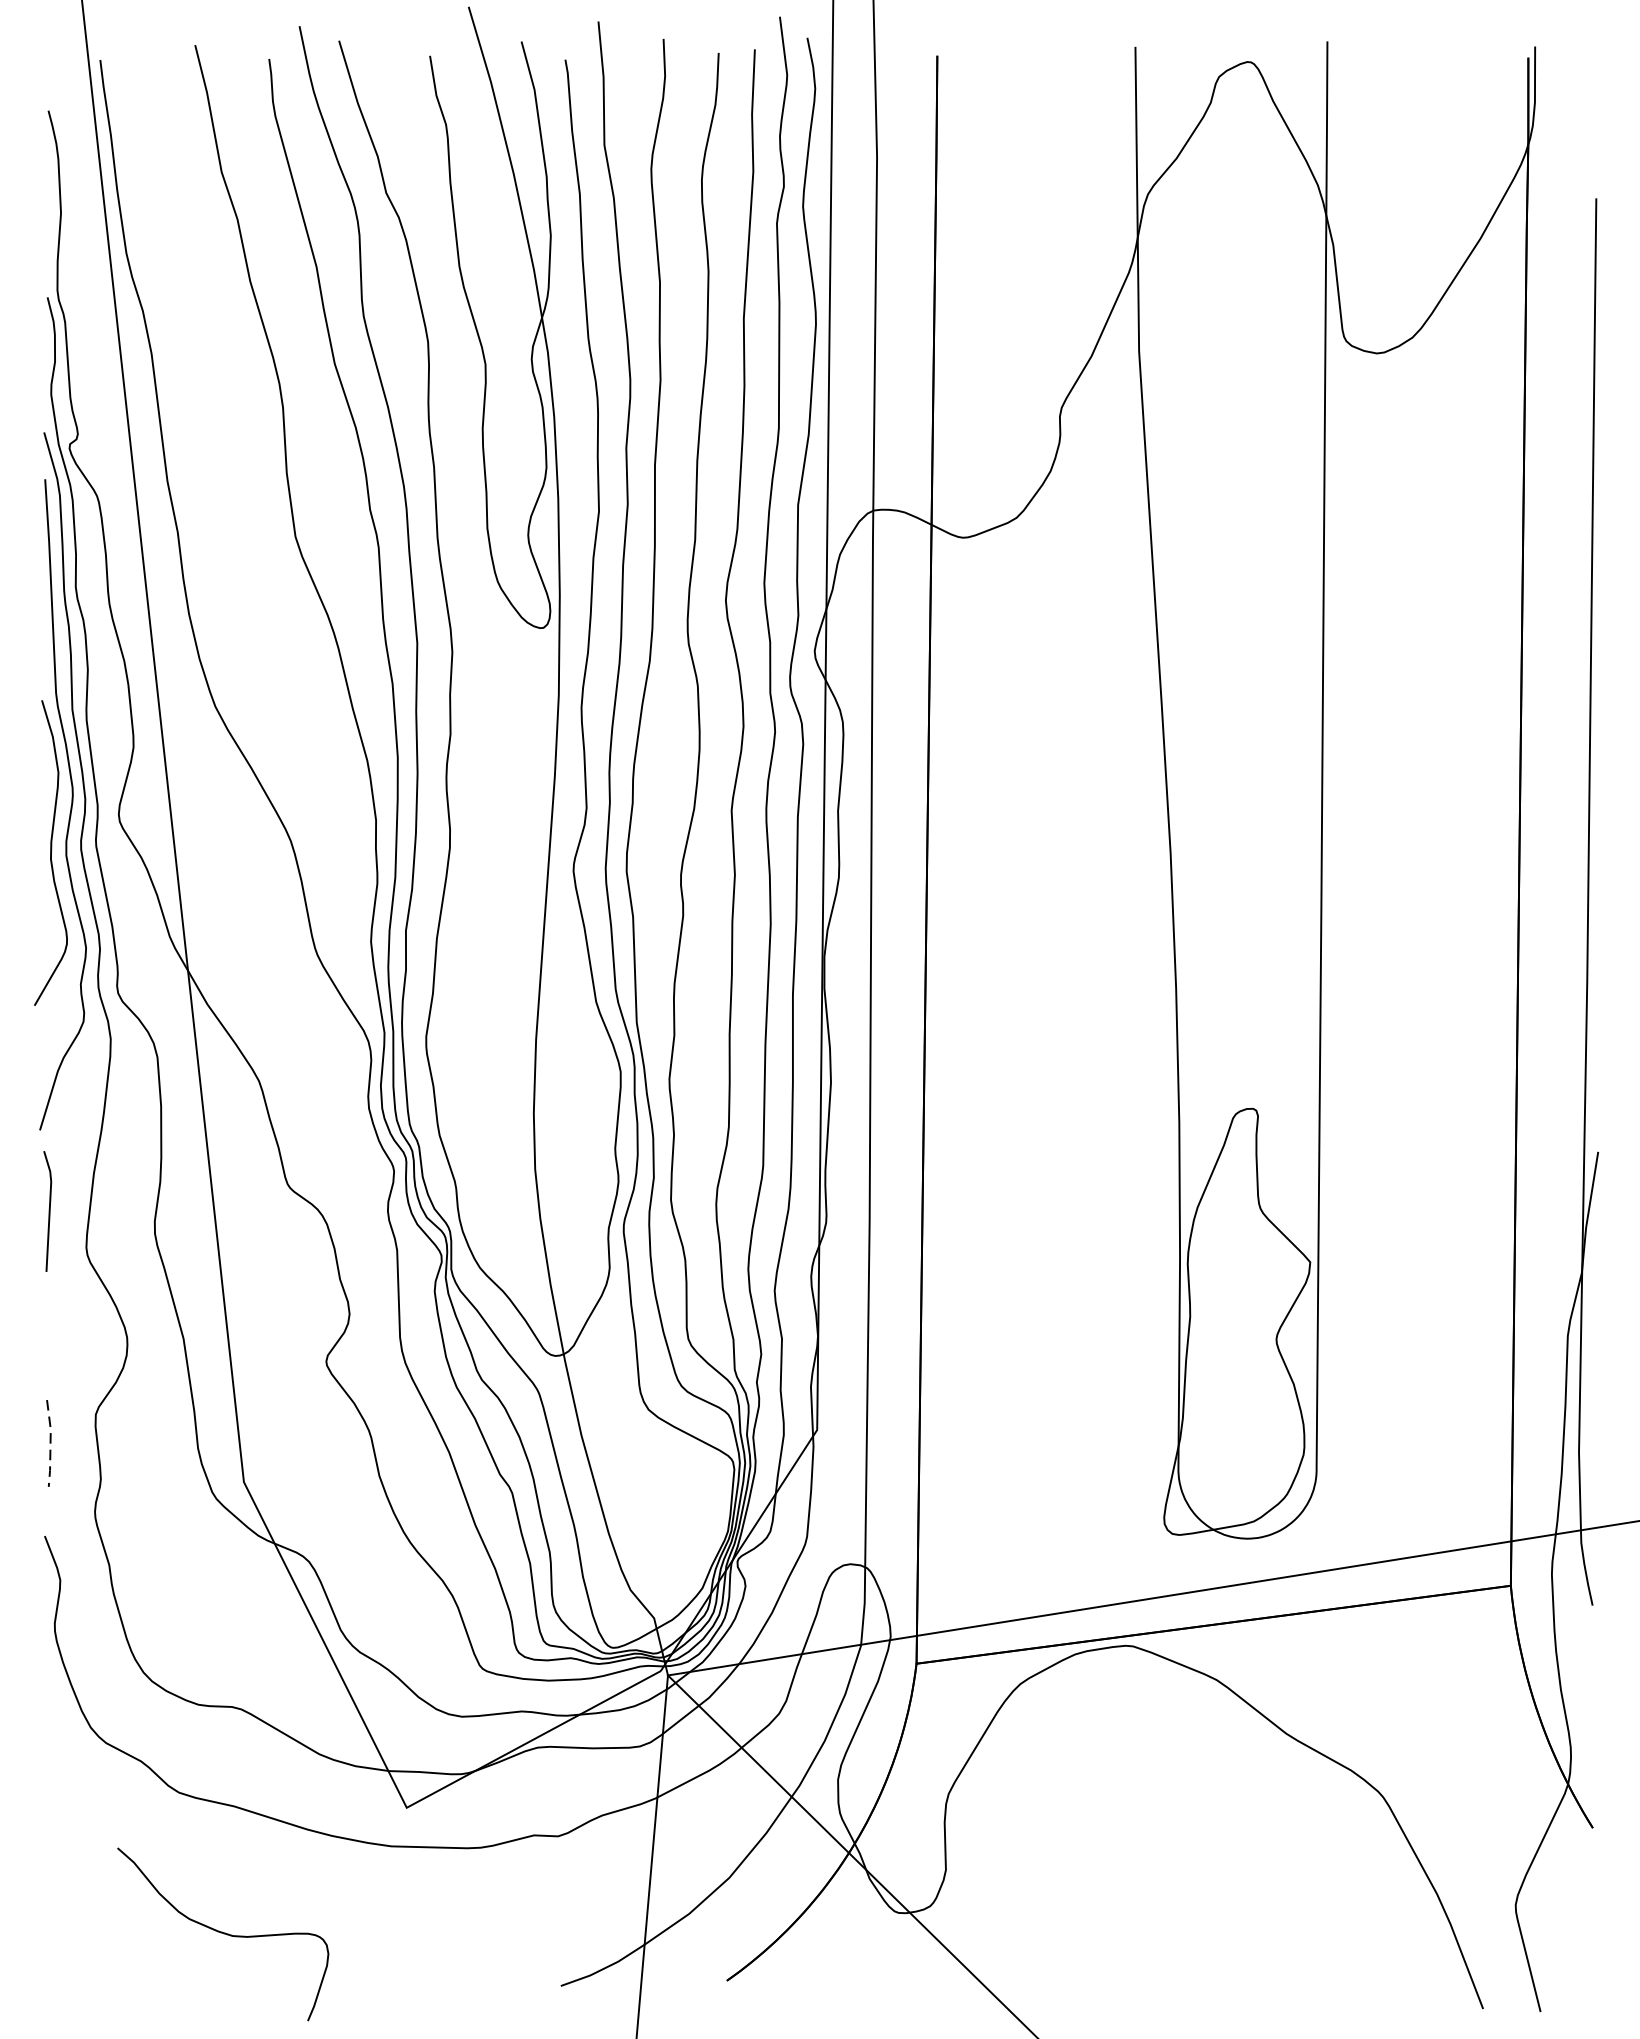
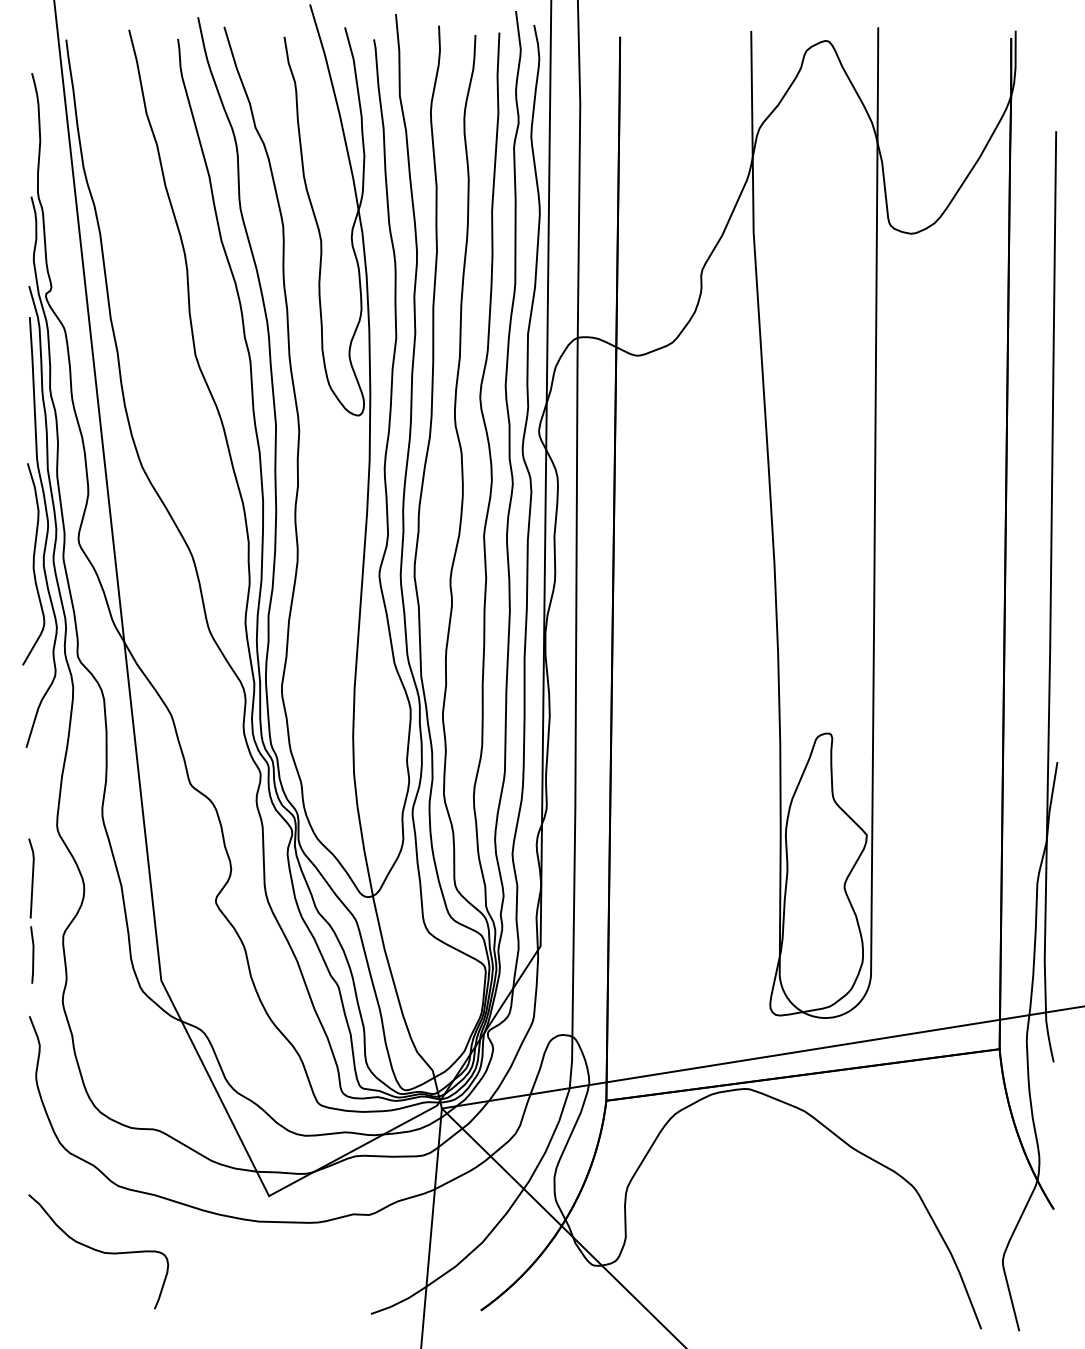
line: (47, 1211) -> (31, 878), moved
line: (50, 1444) -> (33, 955), dashed -> solid
curve: (223, 1933) -> (98, 1251), moved

